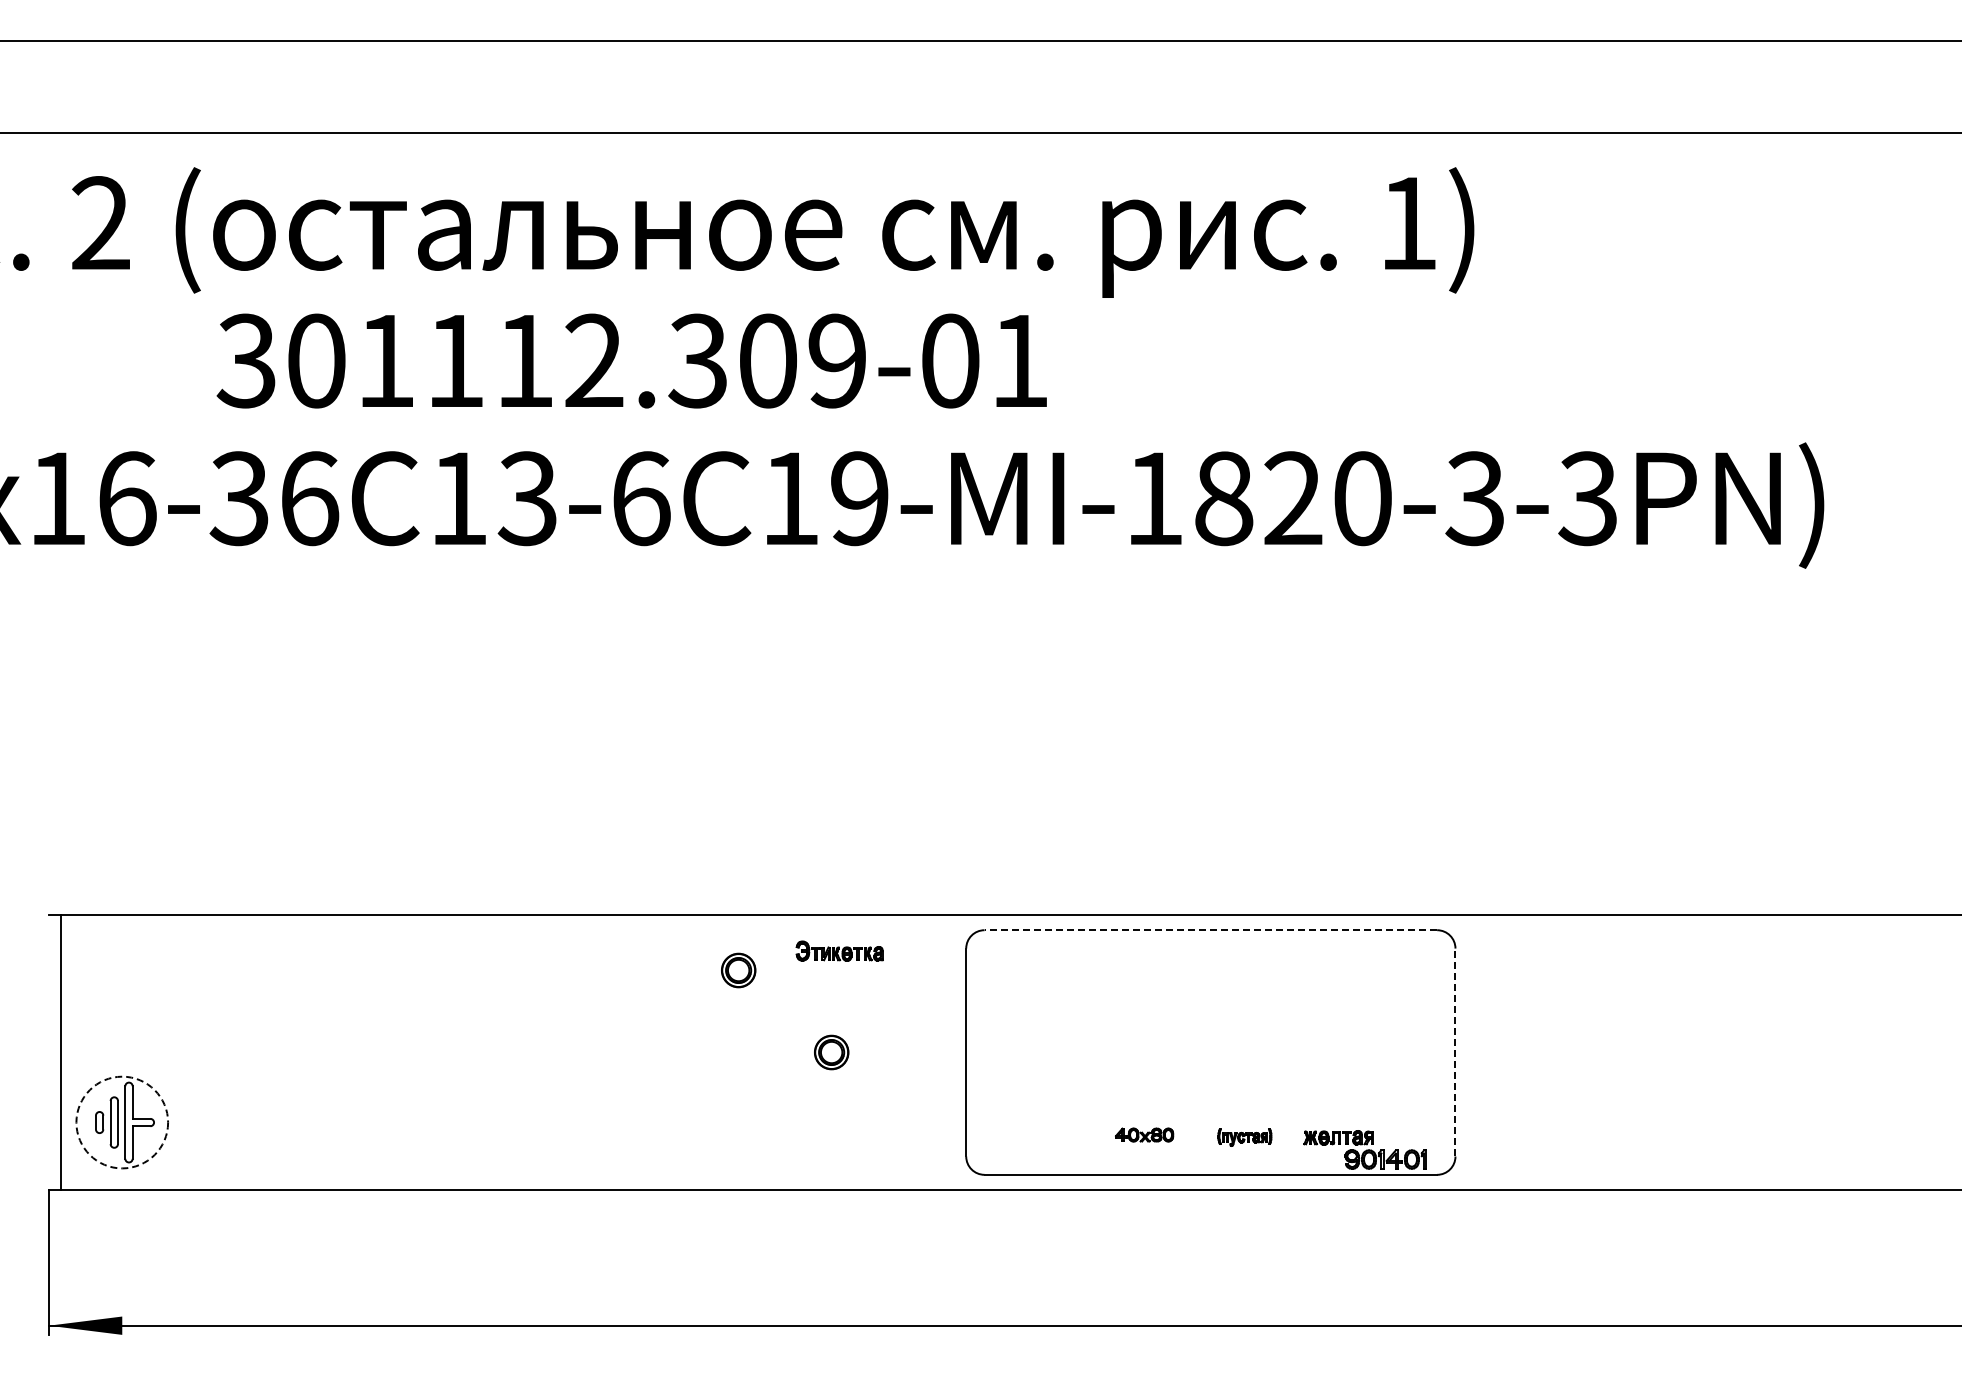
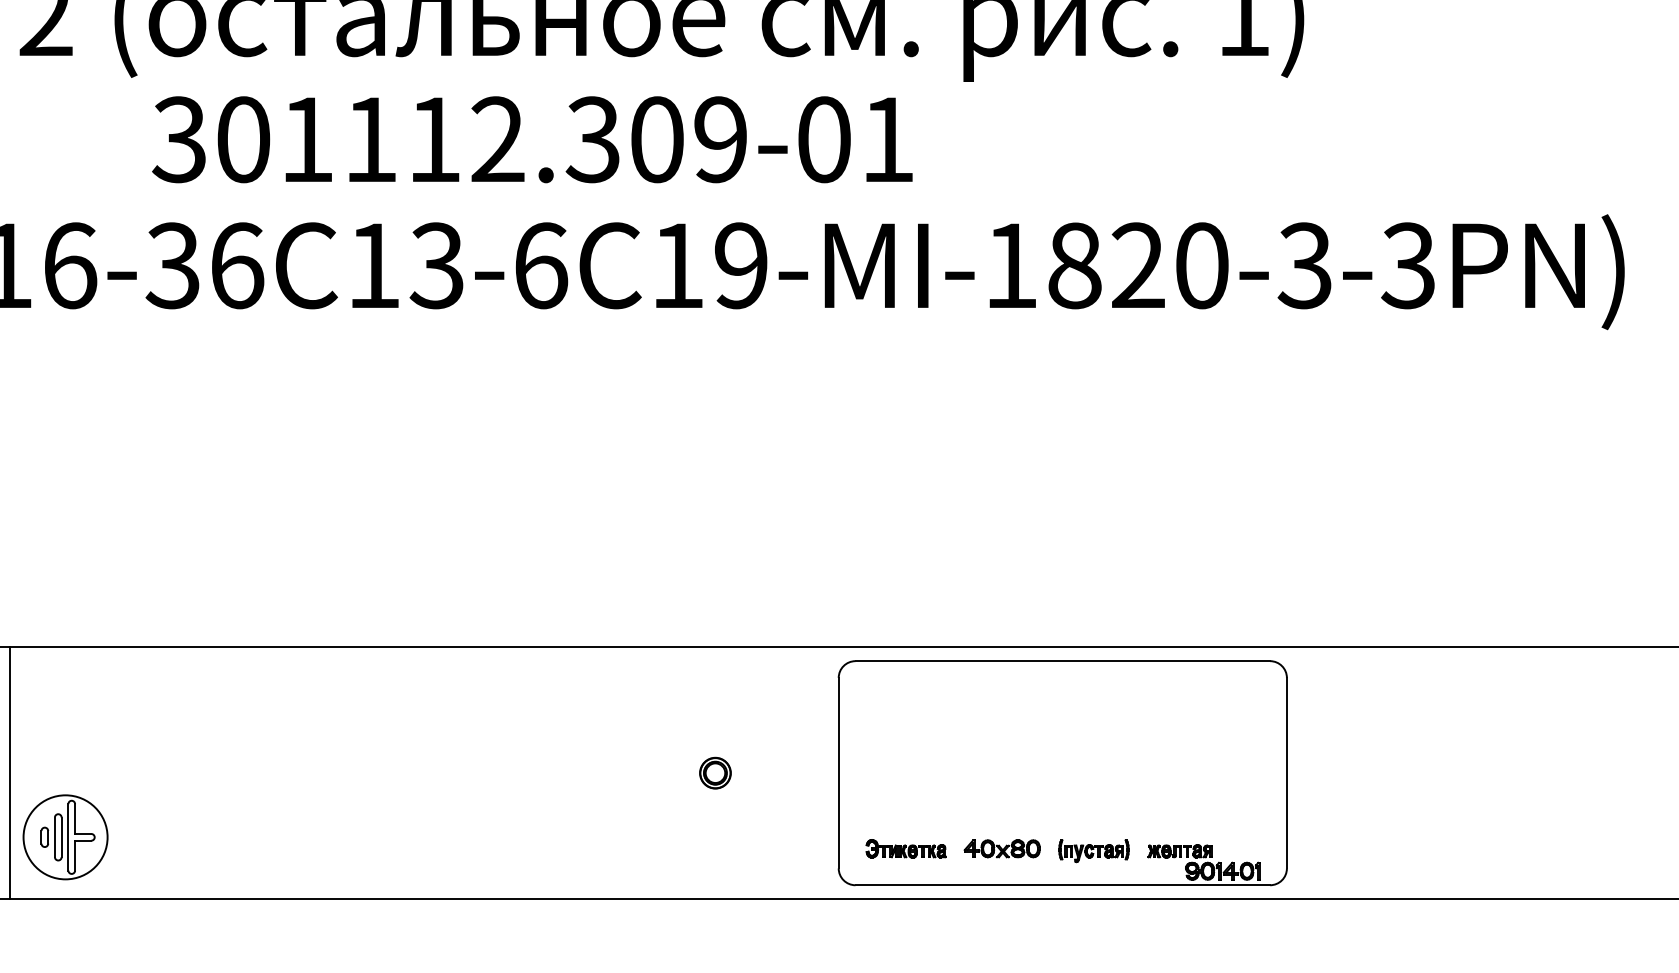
line: (1210, 930) -> (1062, 661), dashed -> solid
part: (839, 950) -> (905, 848), moved
part: (738, 970) -> (630, 698), removed
line: (1455, 1052) -> (1286, 773), dashed -> solid
circle: (122, 1122) -> (65, 837), dashed -> solid
part: (1144, 1134) -> (1002, 848), size x1.43
part: (1244, 1137) -> (1093, 851), size x1.43

